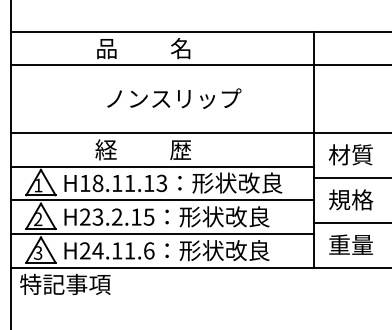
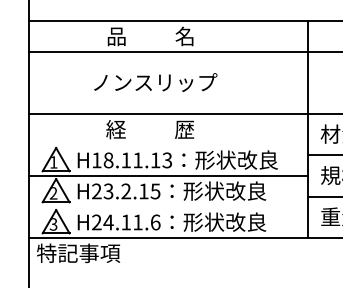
text: (174, 98) -> (155, 82), moved
line: (162, 166) -> (167, 144), removed
line: (162, 234) -> (167, 207), removed

